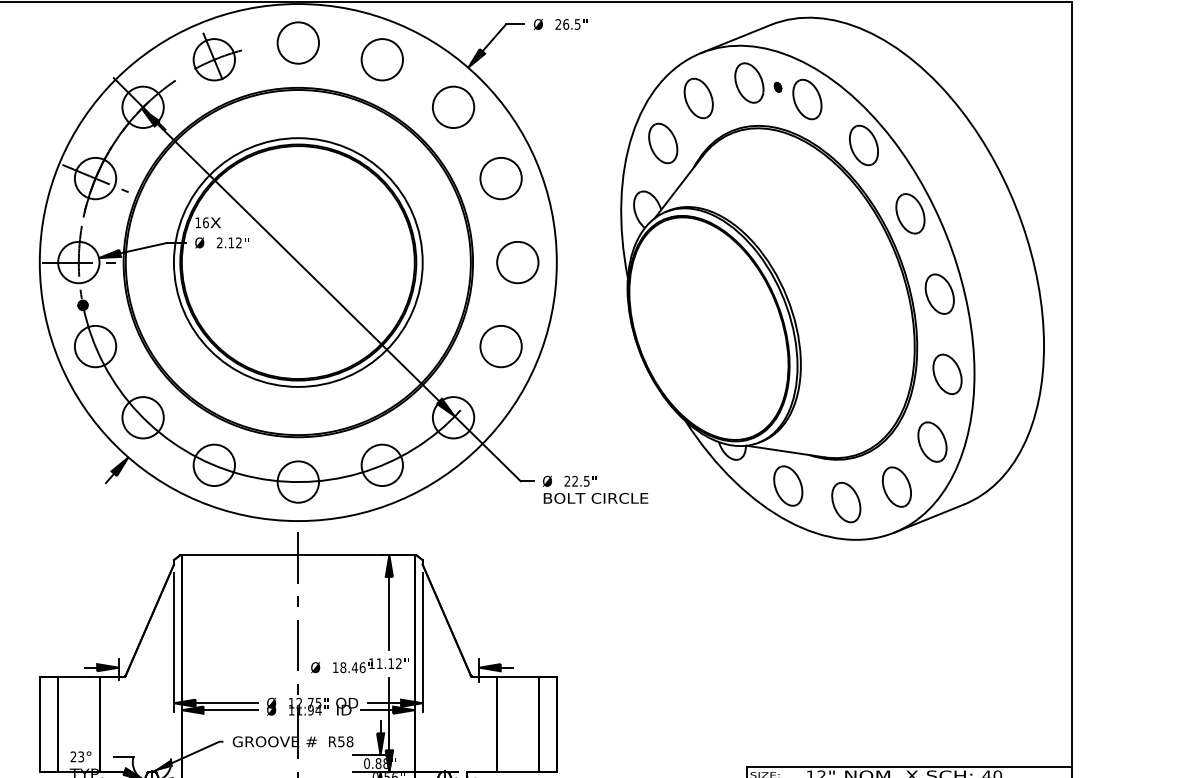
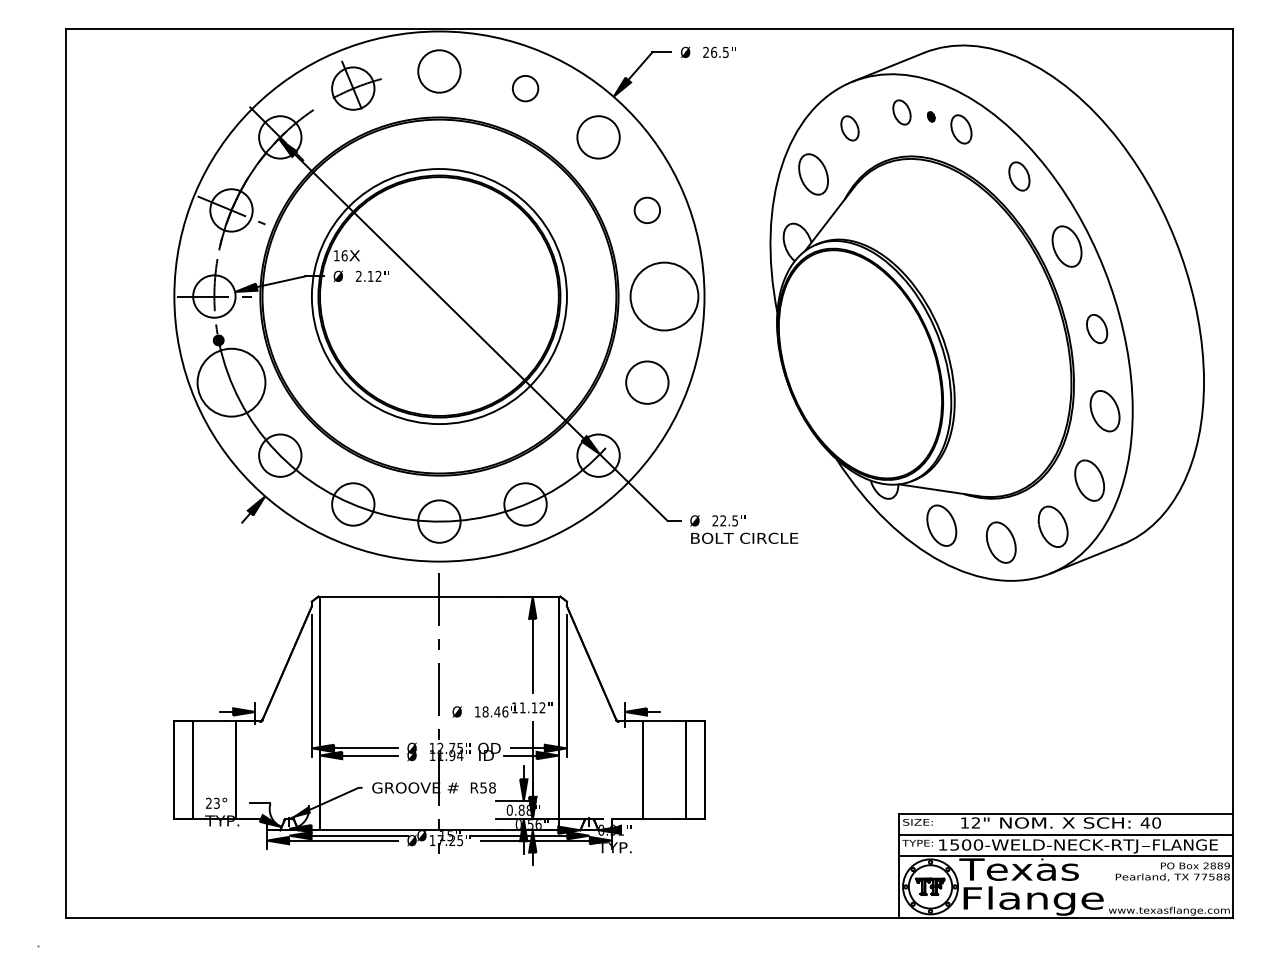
circle: (382, 59) -> (525, 88), size x0.6
part: (748, 83) -> (901, 112), size x0.6
part: (698, 98) -> (849, 128), size x0.6
part: (807, 99) -> (961, 129), size x0.7
part: (864, 145) -> (1019, 176), size x0.7
circle: (501, 178) -> (647, 210), size x0.6
circle: (517, 262) -> (664, 296), size x1.6
part: (939, 293) -> (1096, 328), size x0.7
circle: (95, 346) -> (231, 382), size x1.6

